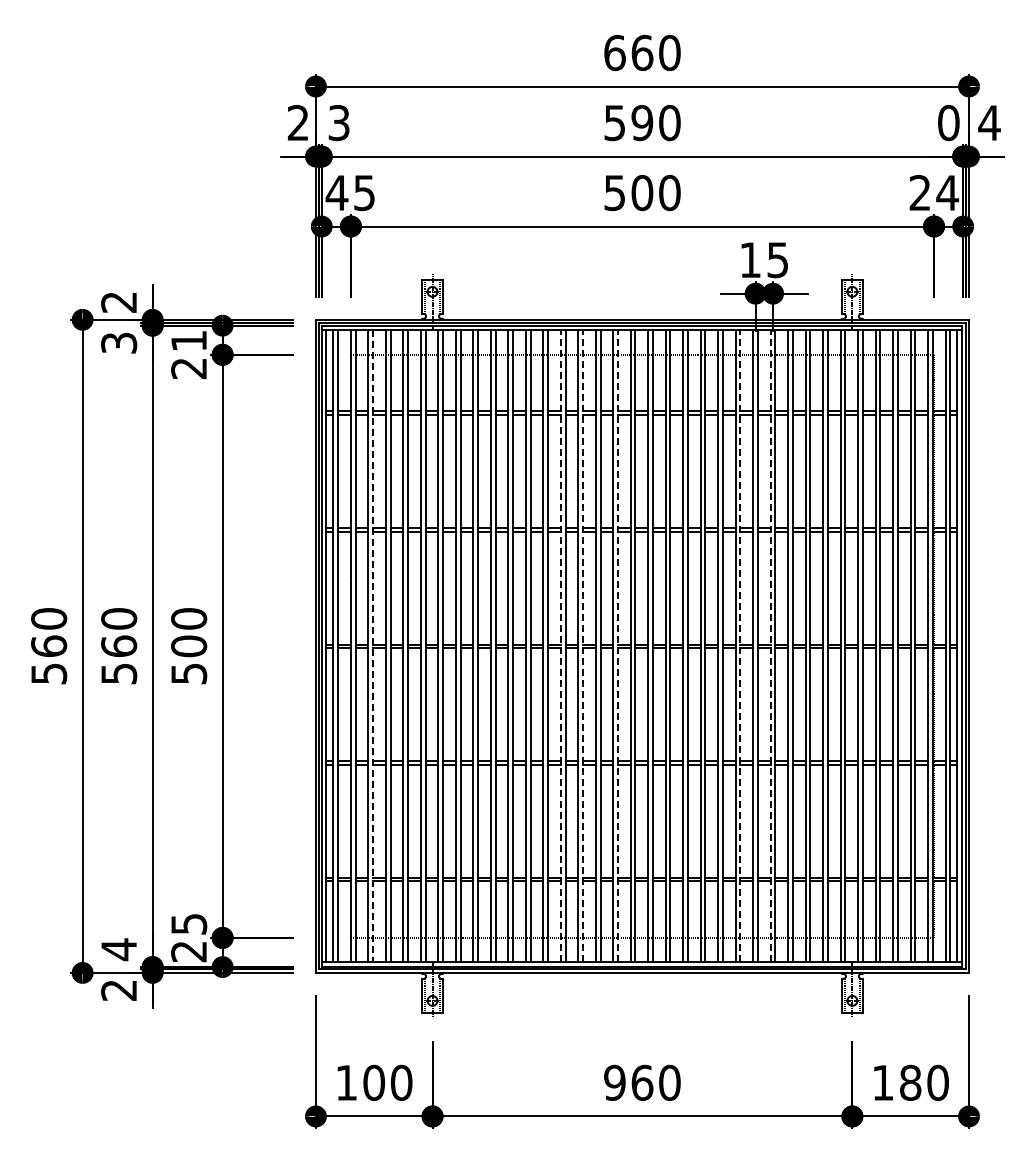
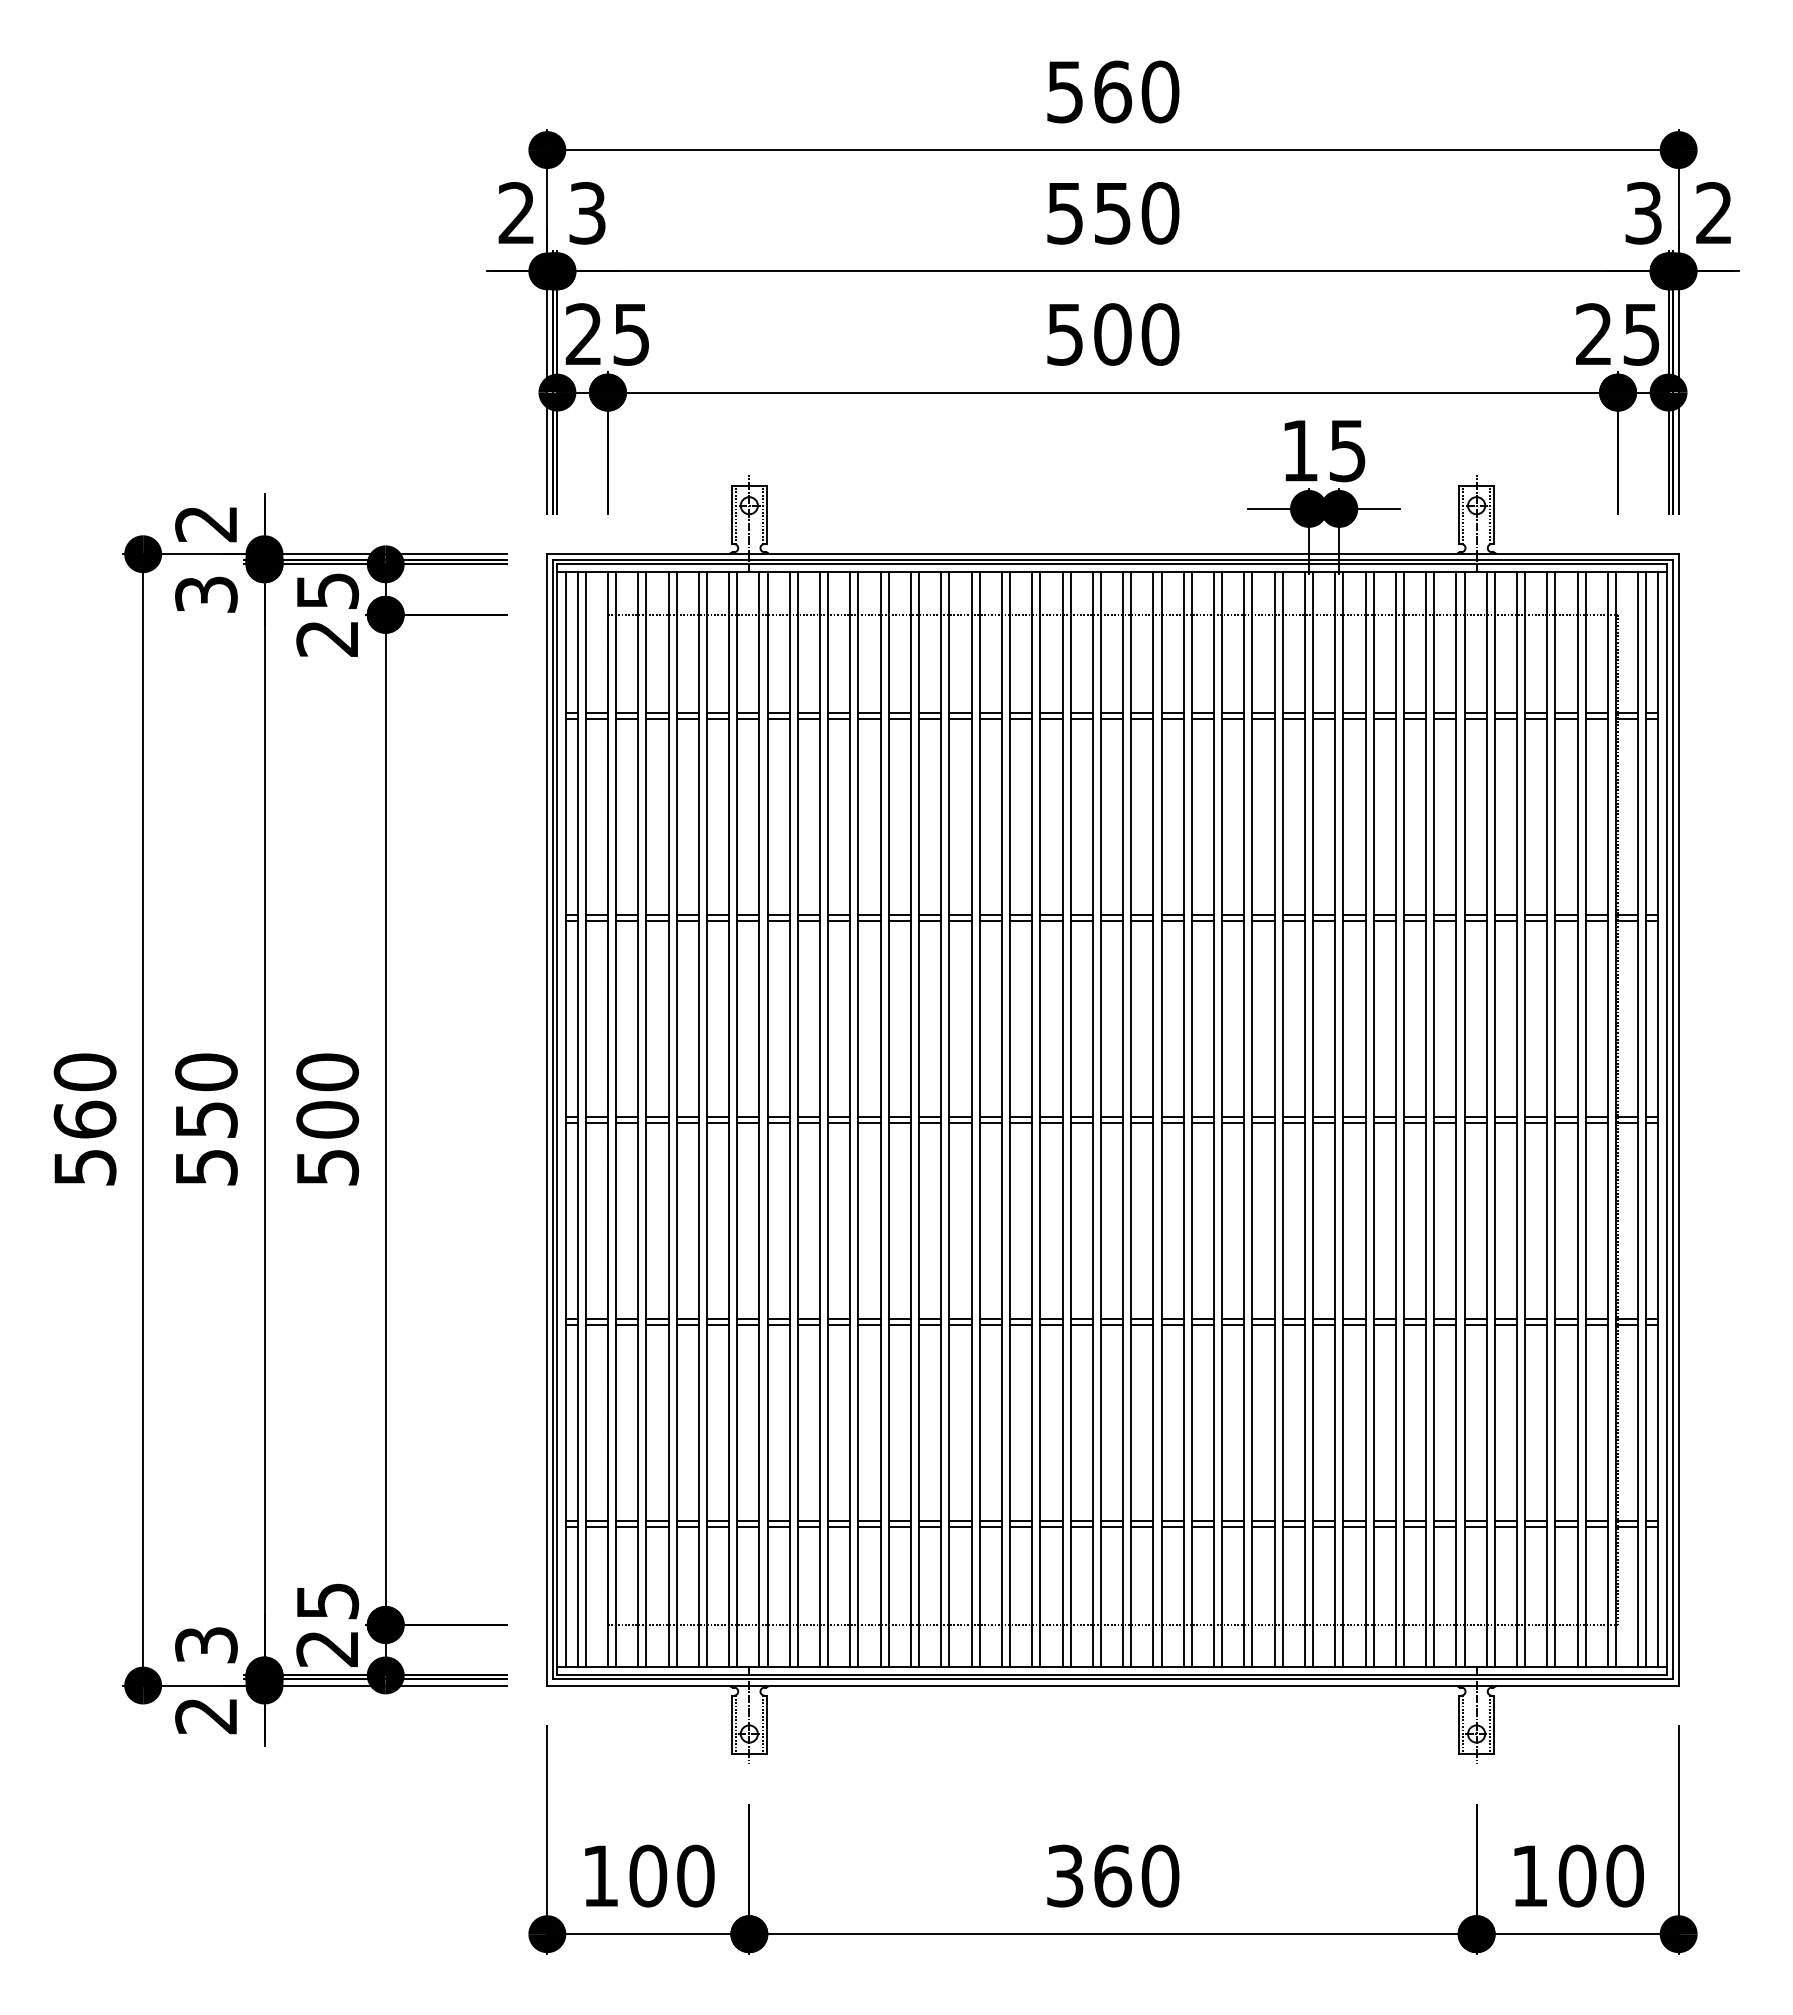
text: (614, 52) -> (1064, 91), 660 -> 560
text: (642, 122) -> (1113, 212), 590 -> 550
text: (989, 122) -> (1714, 212), 4 -> 2
text: (948, 123) -> (1643, 214), 0 -> 3
text: (336, 192) -> (582, 333), 45 -> 25
text: (947, 193) -> (1641, 335), 24 -> 25
text: (189, 341) -> (328, 591), 21 -> 25
text: (119, 645) -> (207, 1118), 560 -> 550
line: (560, 645) -> (970, 1118), dashed -> solid
line: (583, 645) -> (1010, 1118), dashed -> solid
line: (617, 645) -> (1069, 1118), dashed -> solid
line: (740, 645) -> (1282, 1118), dashed -> solid
line: (770, 645) -> (1334, 1118), dashed -> solid
line: (373, 646) -> (647, 1120), dashed -> solid
text: (119, 949) -> (207, 1644), 4 -> 3
text: (614, 1082) -> (1064, 1875), 960 -> 360
text: (910, 1082) -> (1577, 1875), 180 -> 100

